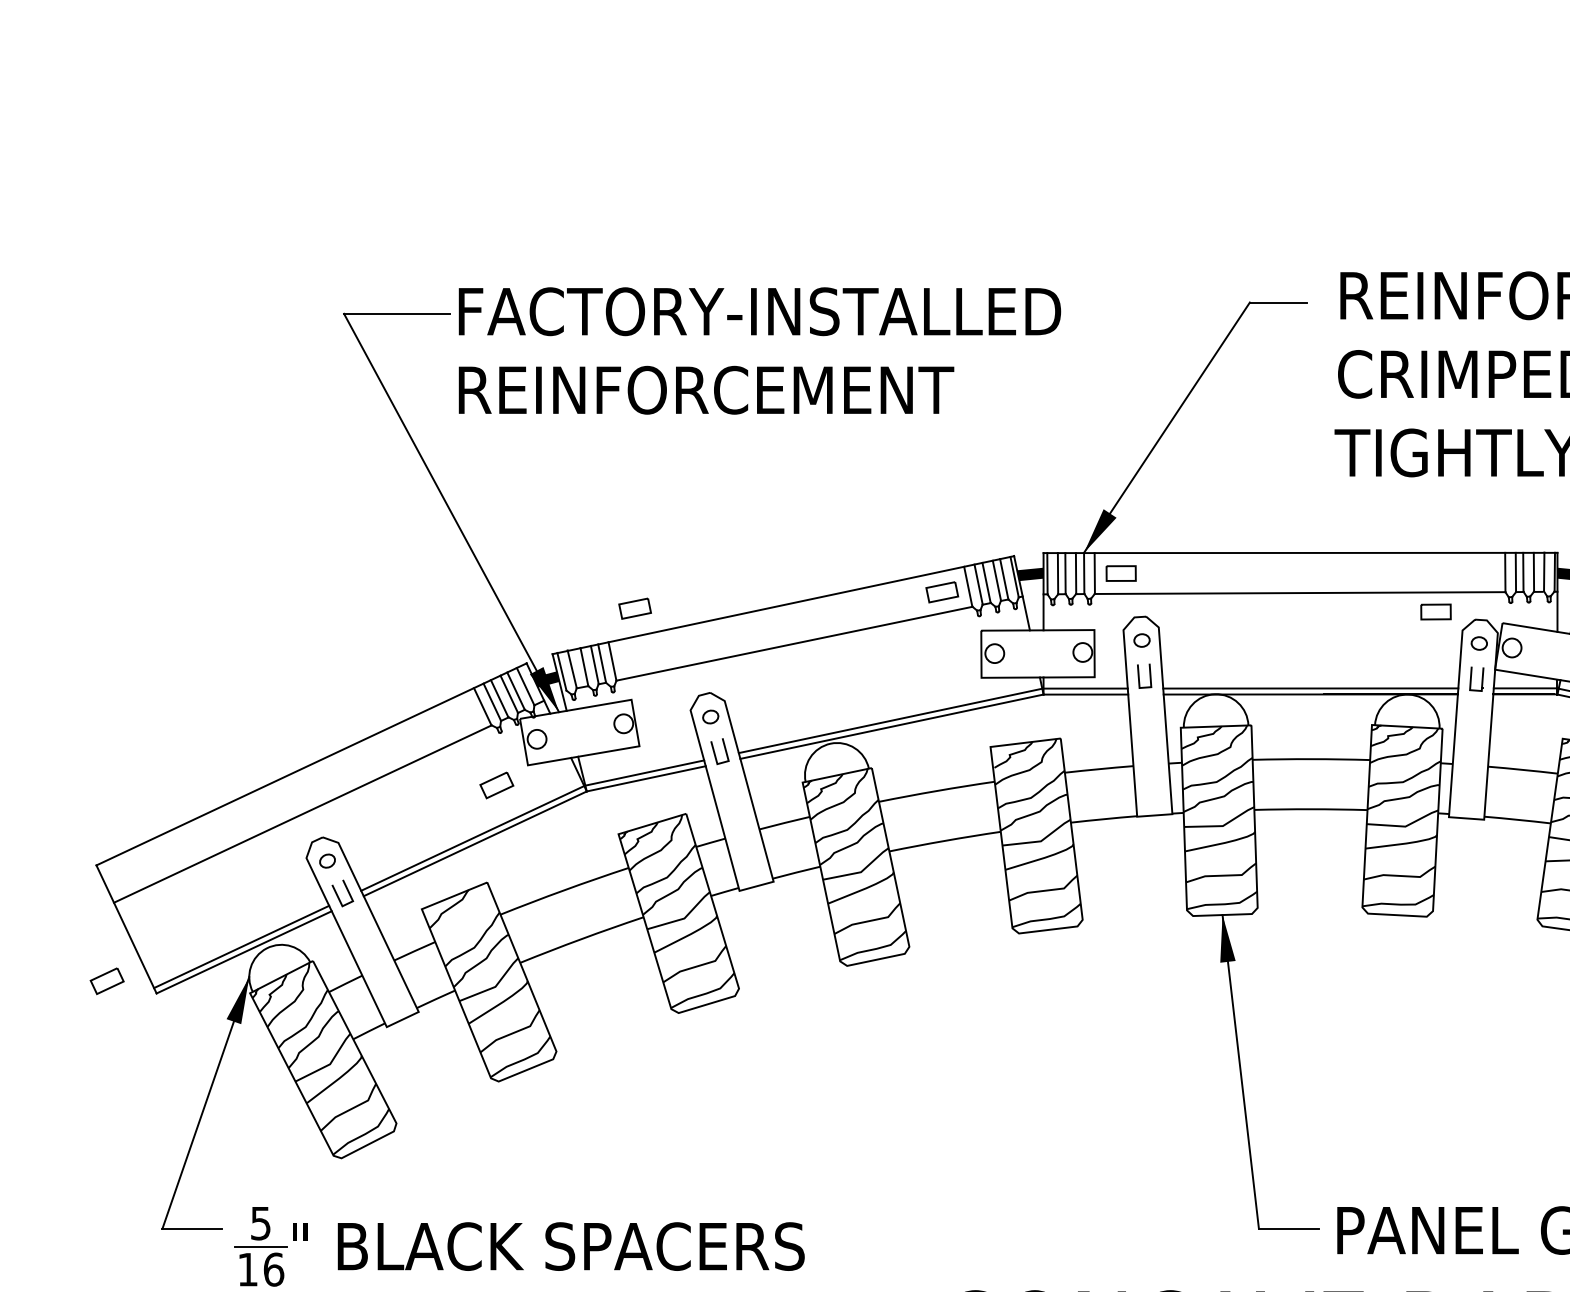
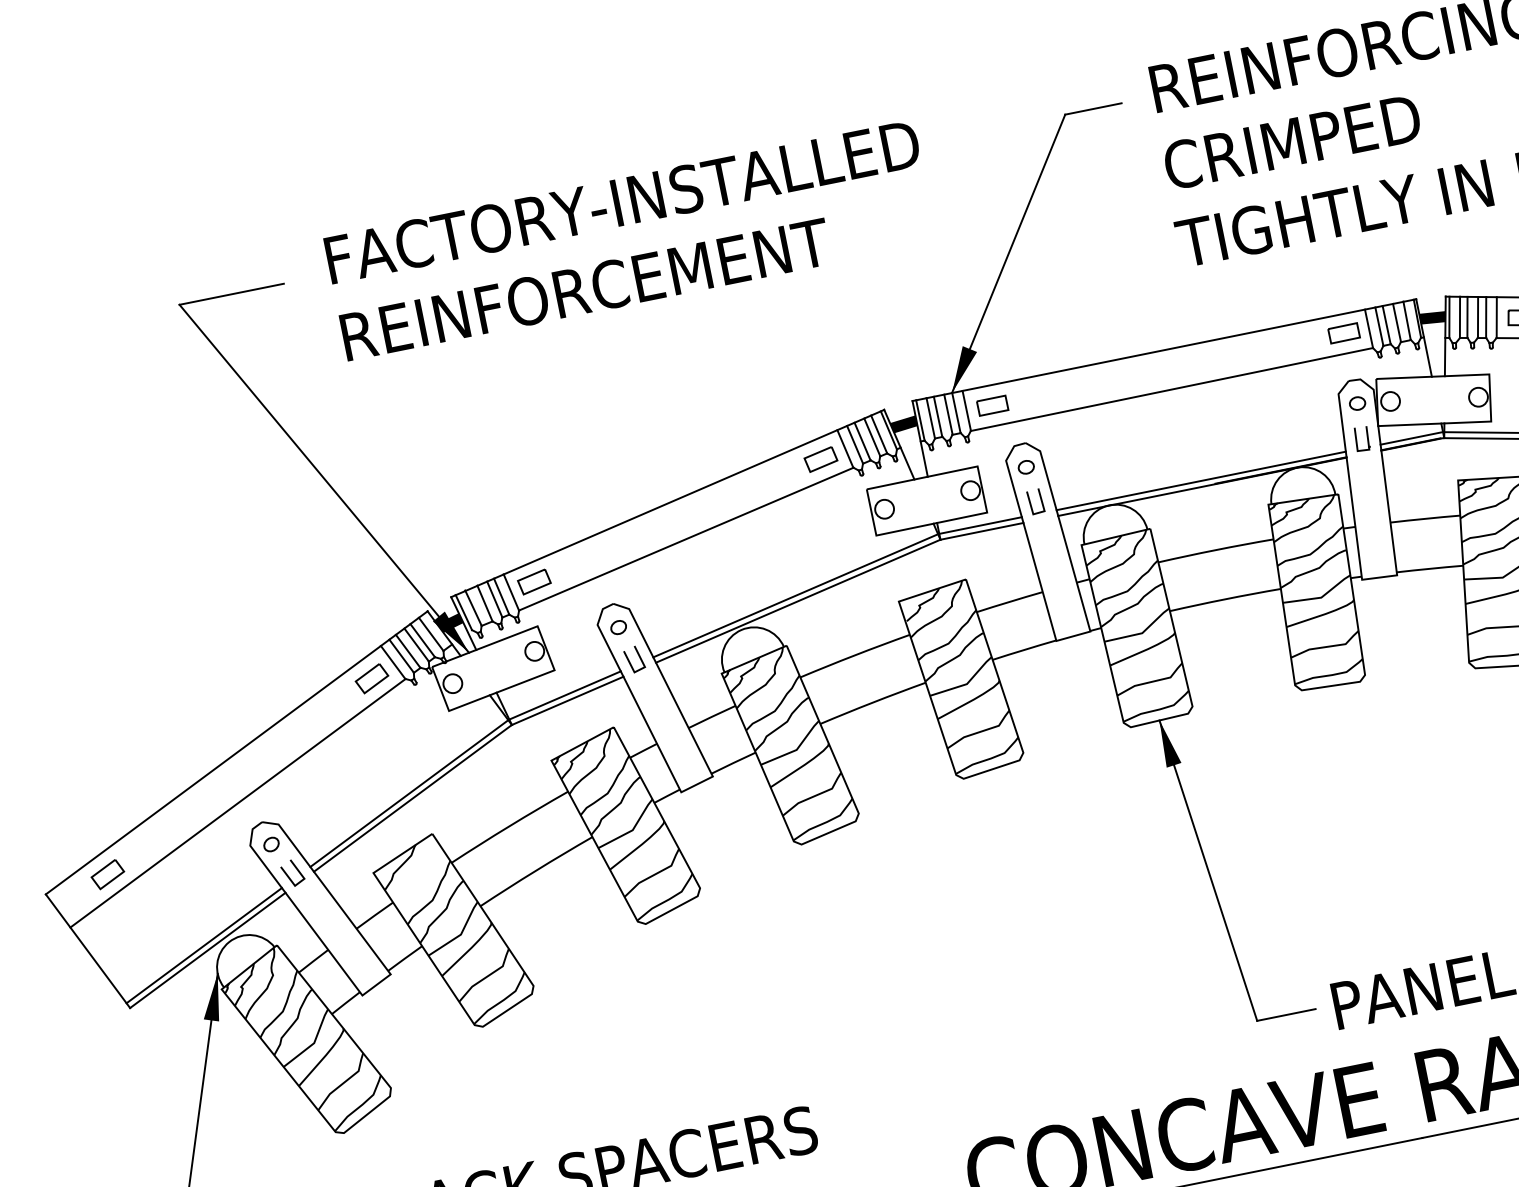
text: (759, 350) -> (630, 240), moved
part: (634, 608) -> (533, 581), moved
part: (1435, 611) -> (1343, 332), moved
part: (496, 785) -> (371, 678), moved
part: (106, 981) -> (107, 874), moved

